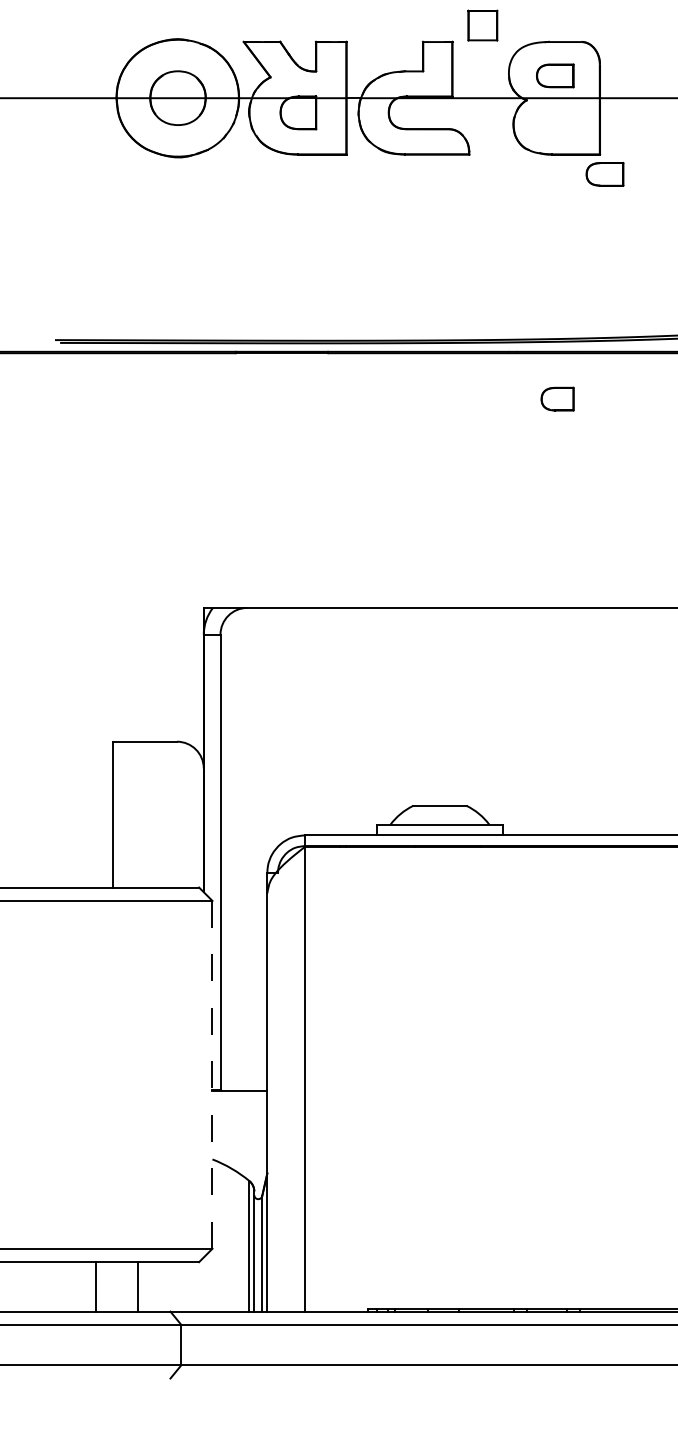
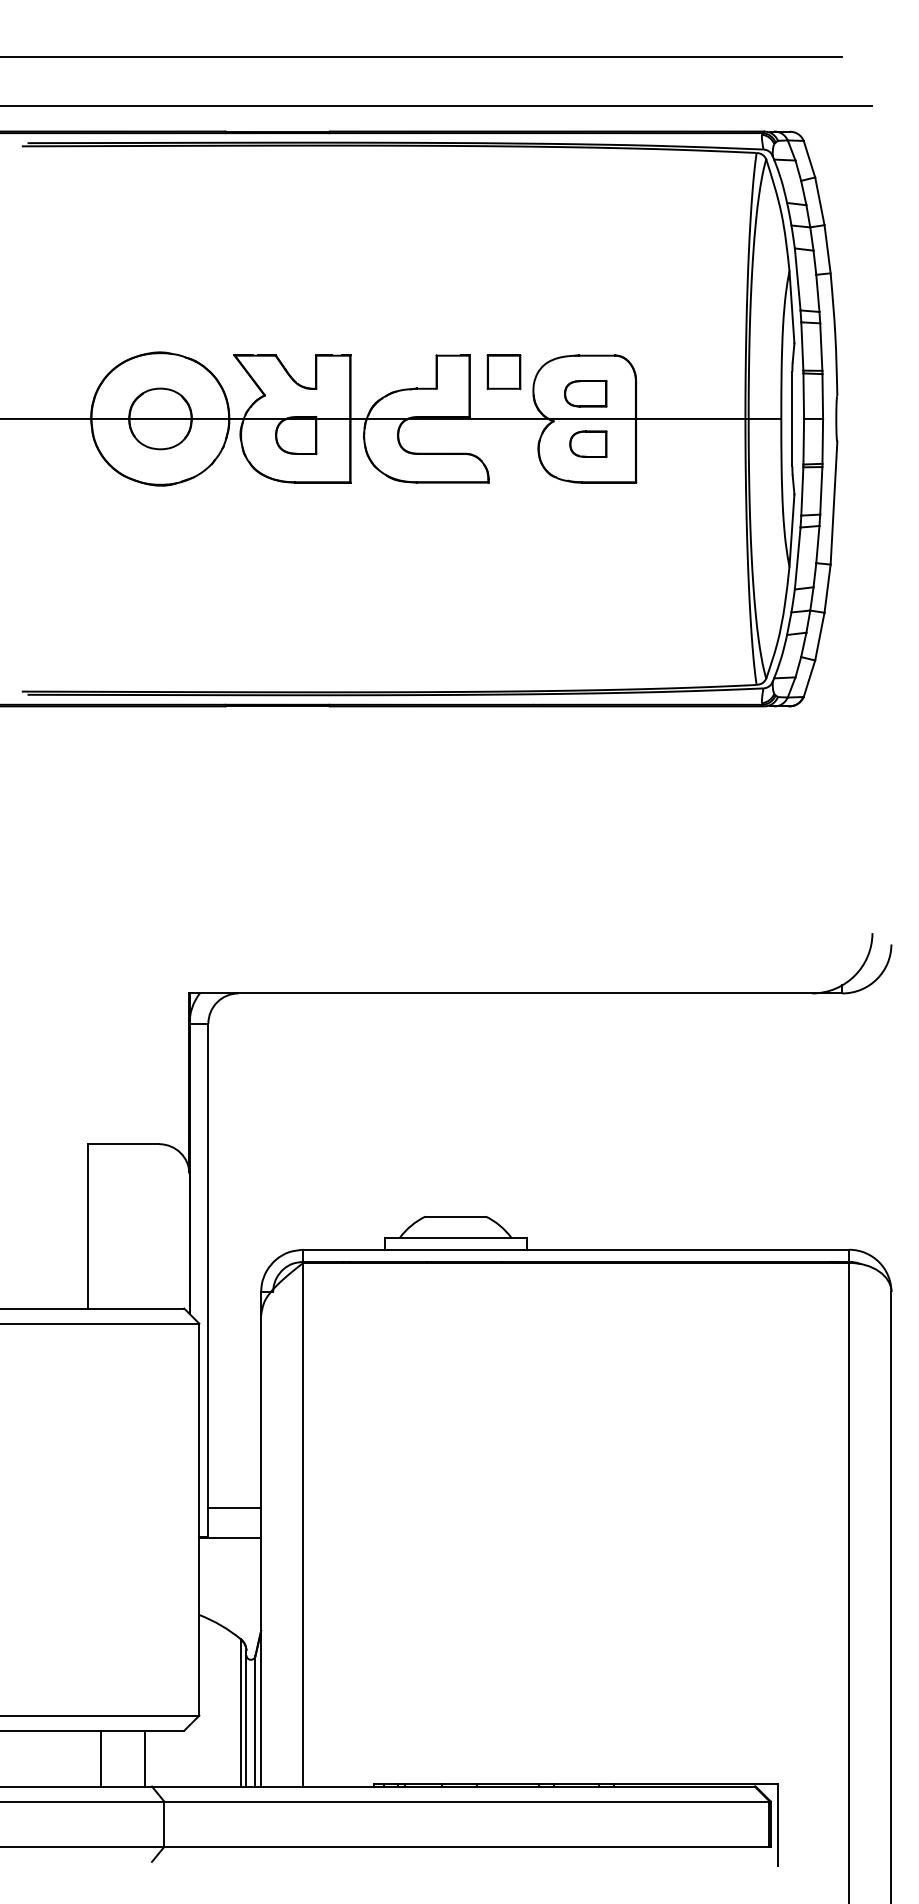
part: (482, 25) -> (503, 372), moved
part: (604, 174) -> (641, 504), removed
part: (557, 399) -> (588, 444), moved
line: (243, 1064) -> (234, 1507), added
line: (212, 1074) -> (199, 1519), dashed -> solid
line: (96, 1286) -> (101, 1758), moved
line: (137, 1286) -> (144, 1758), moved

